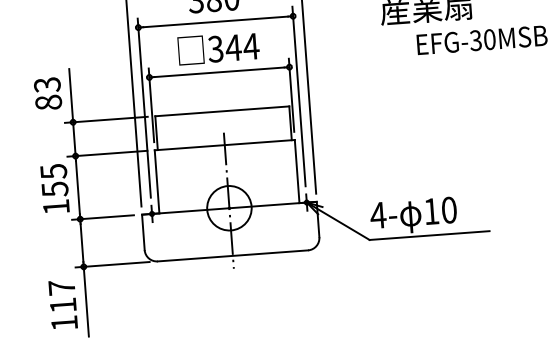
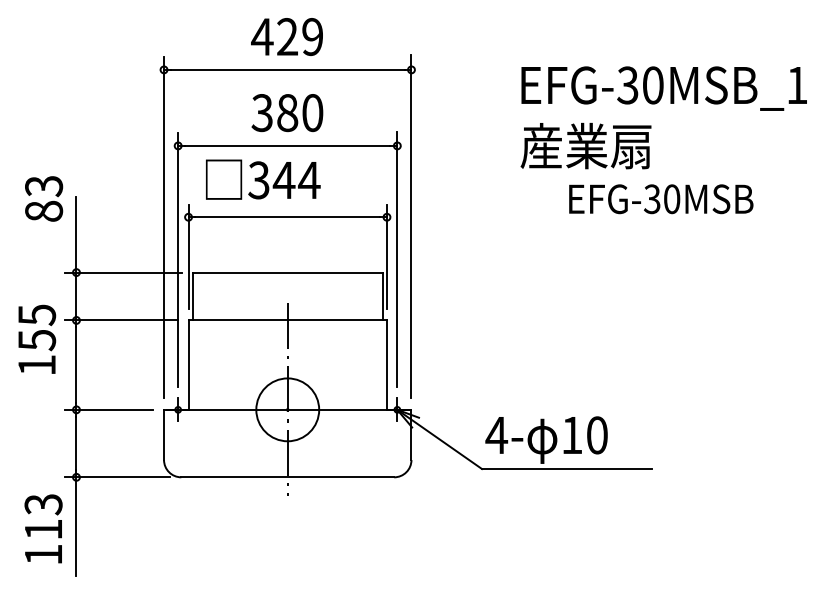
text: (218, 48) -> (263, 179), moved
text: (48, 93) -> (44, 198), moved
text: (55, 188) -> (37, 338), moved
text: (61, 287) -> (43, 504), 117 -> 113

